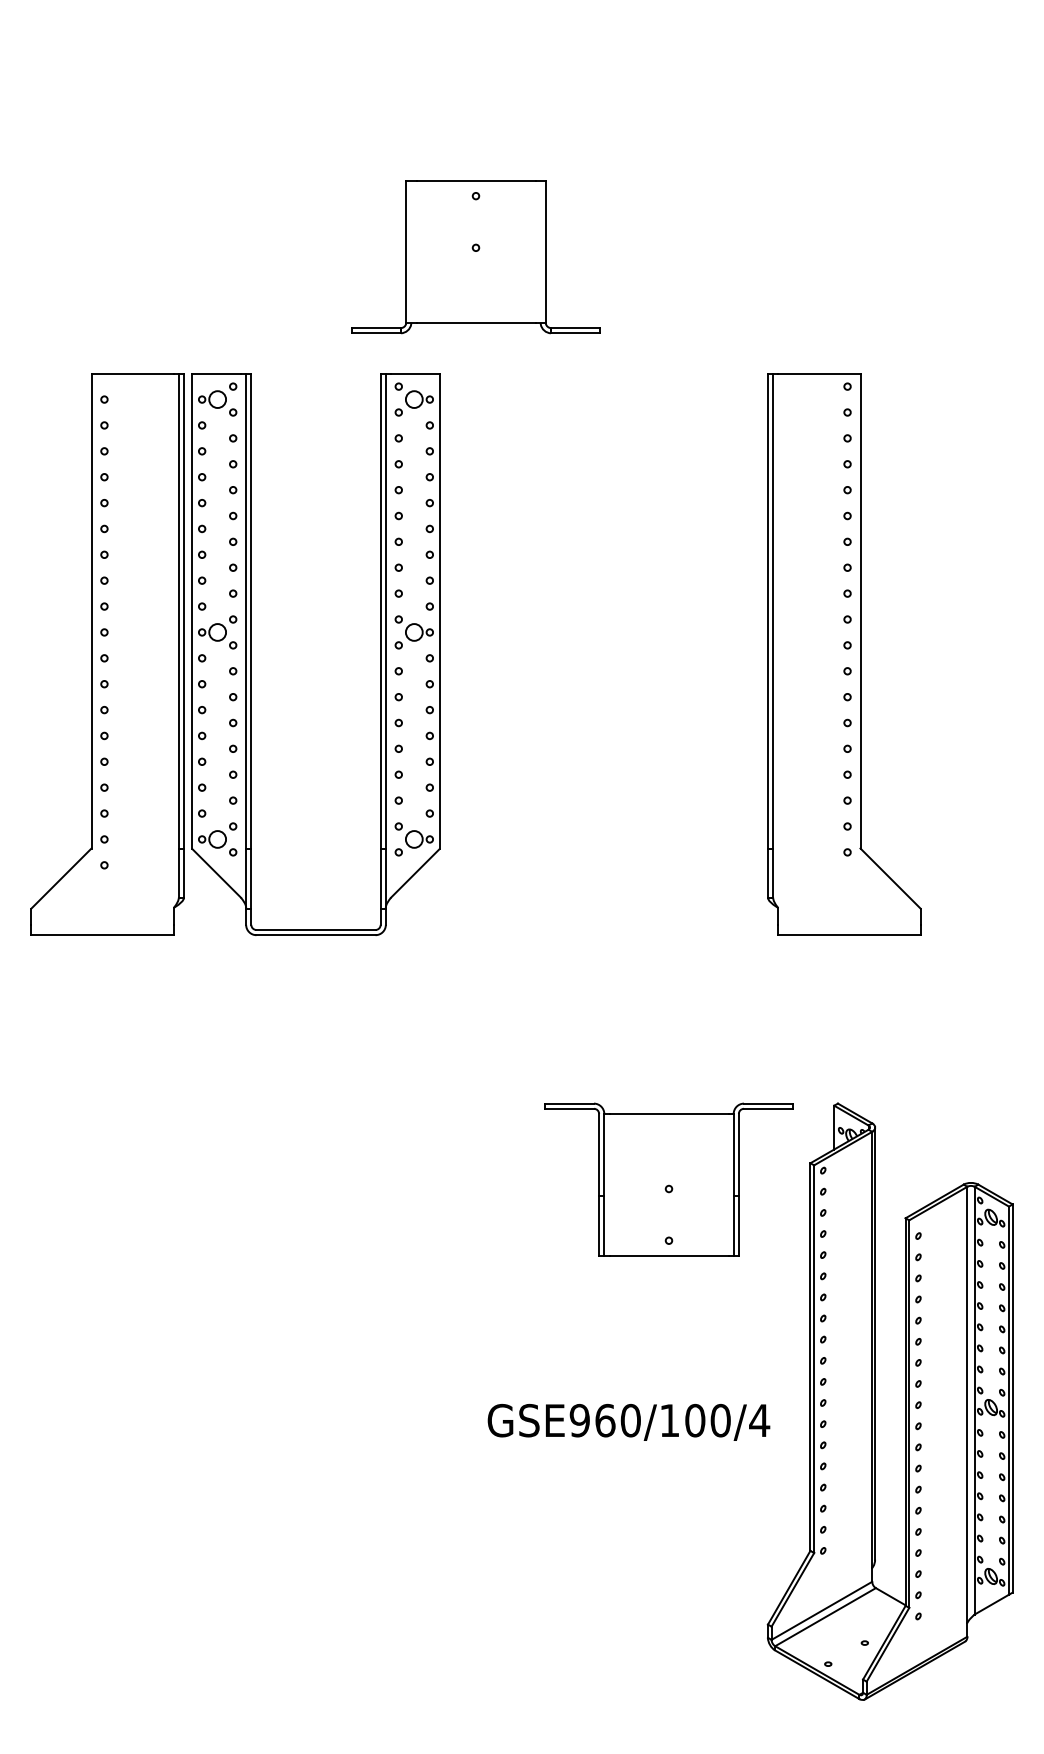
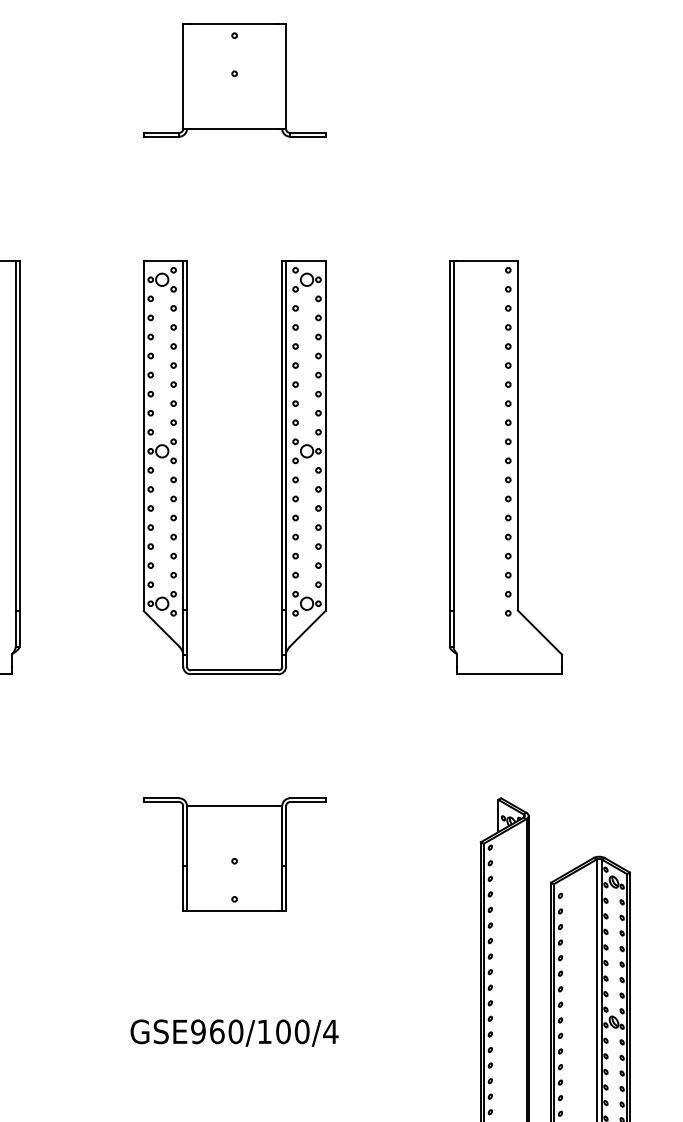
part: (475, 257) -> (234, 80), moved
part: (251, 654) -> (187, 467), moved
part: (668, 1179) -> (234, 854), moved
text: (628, 1422) -> (234, 1033), moved

